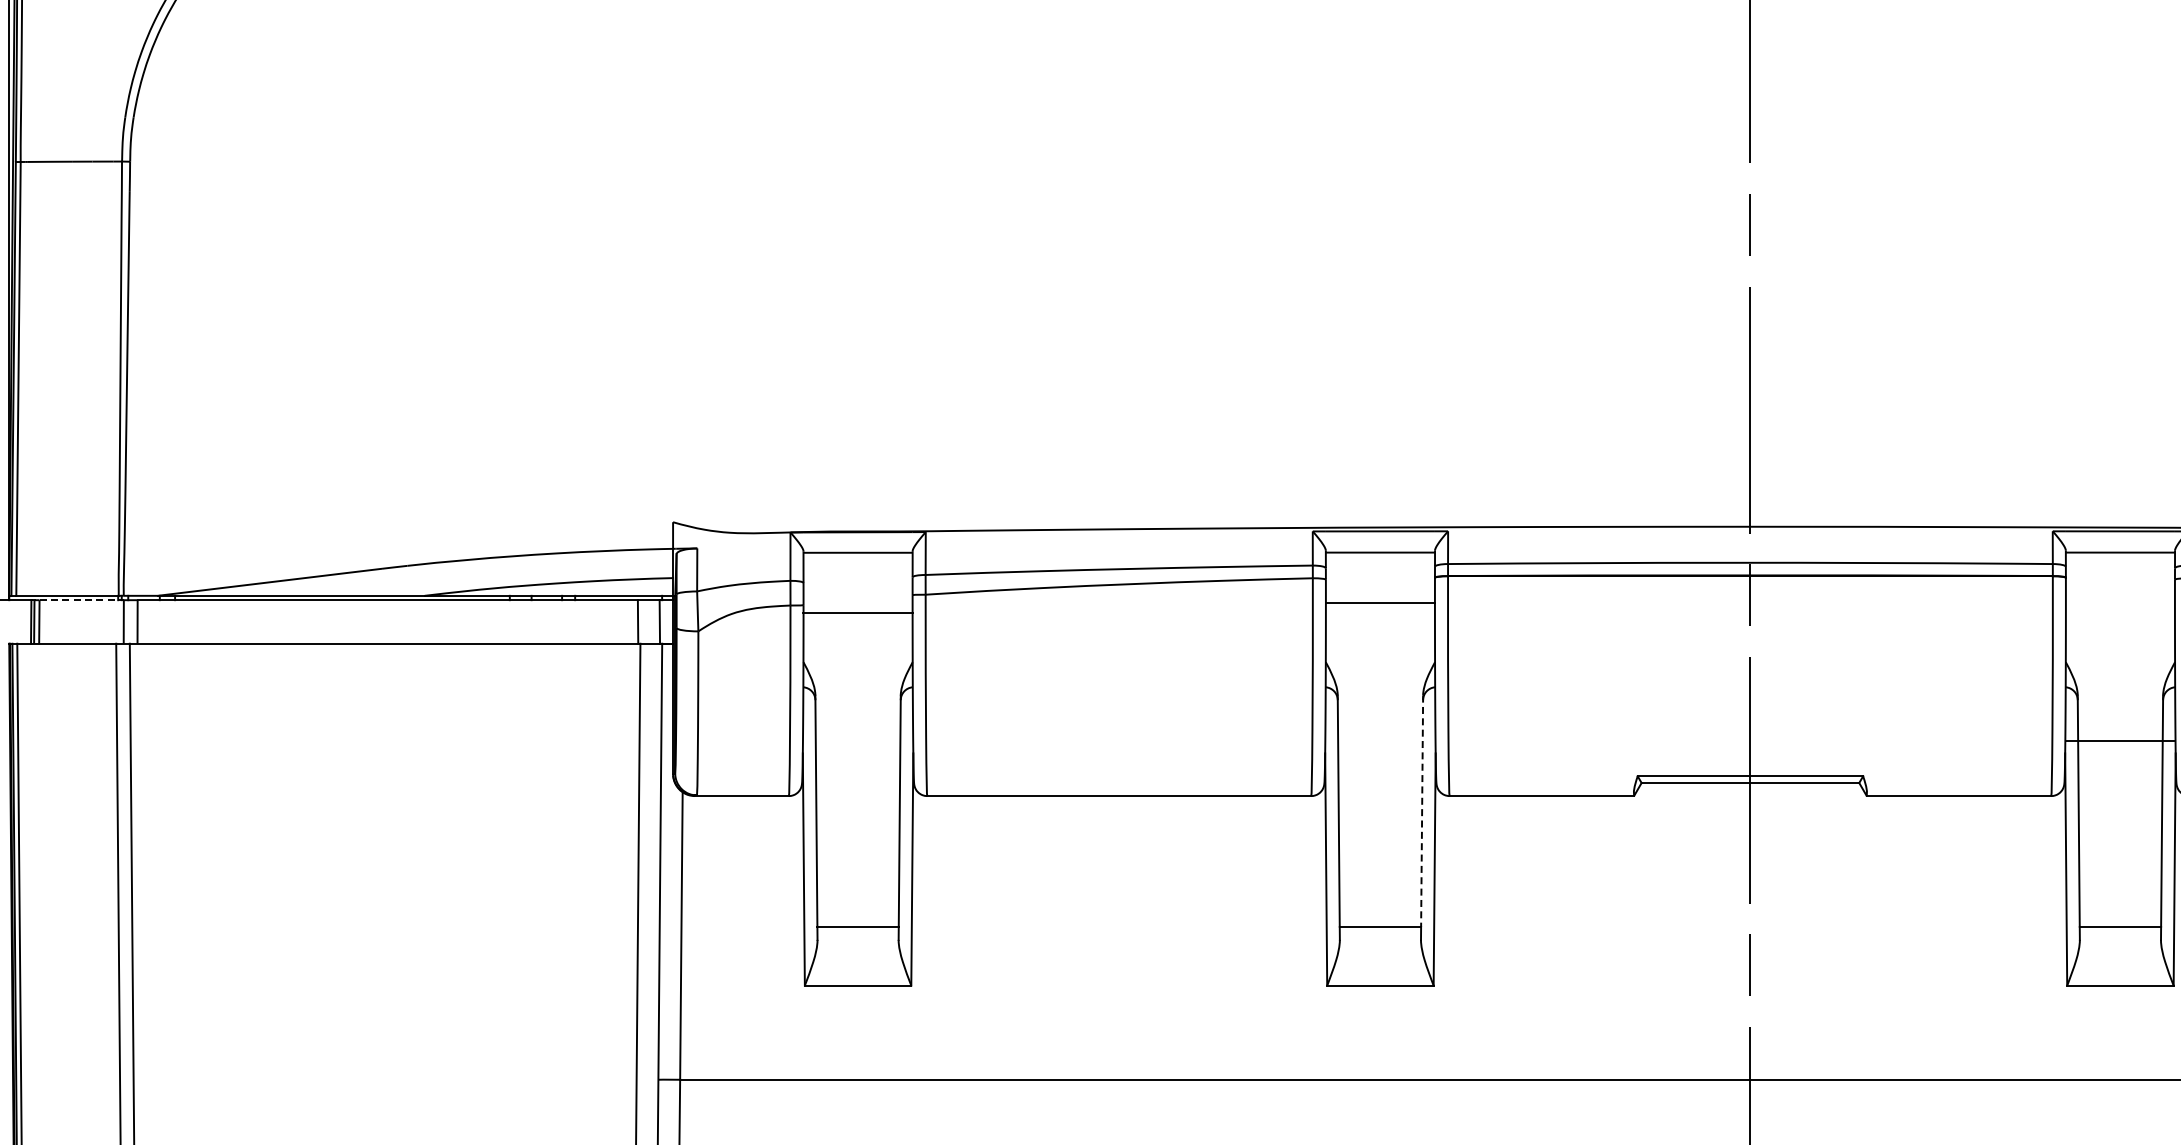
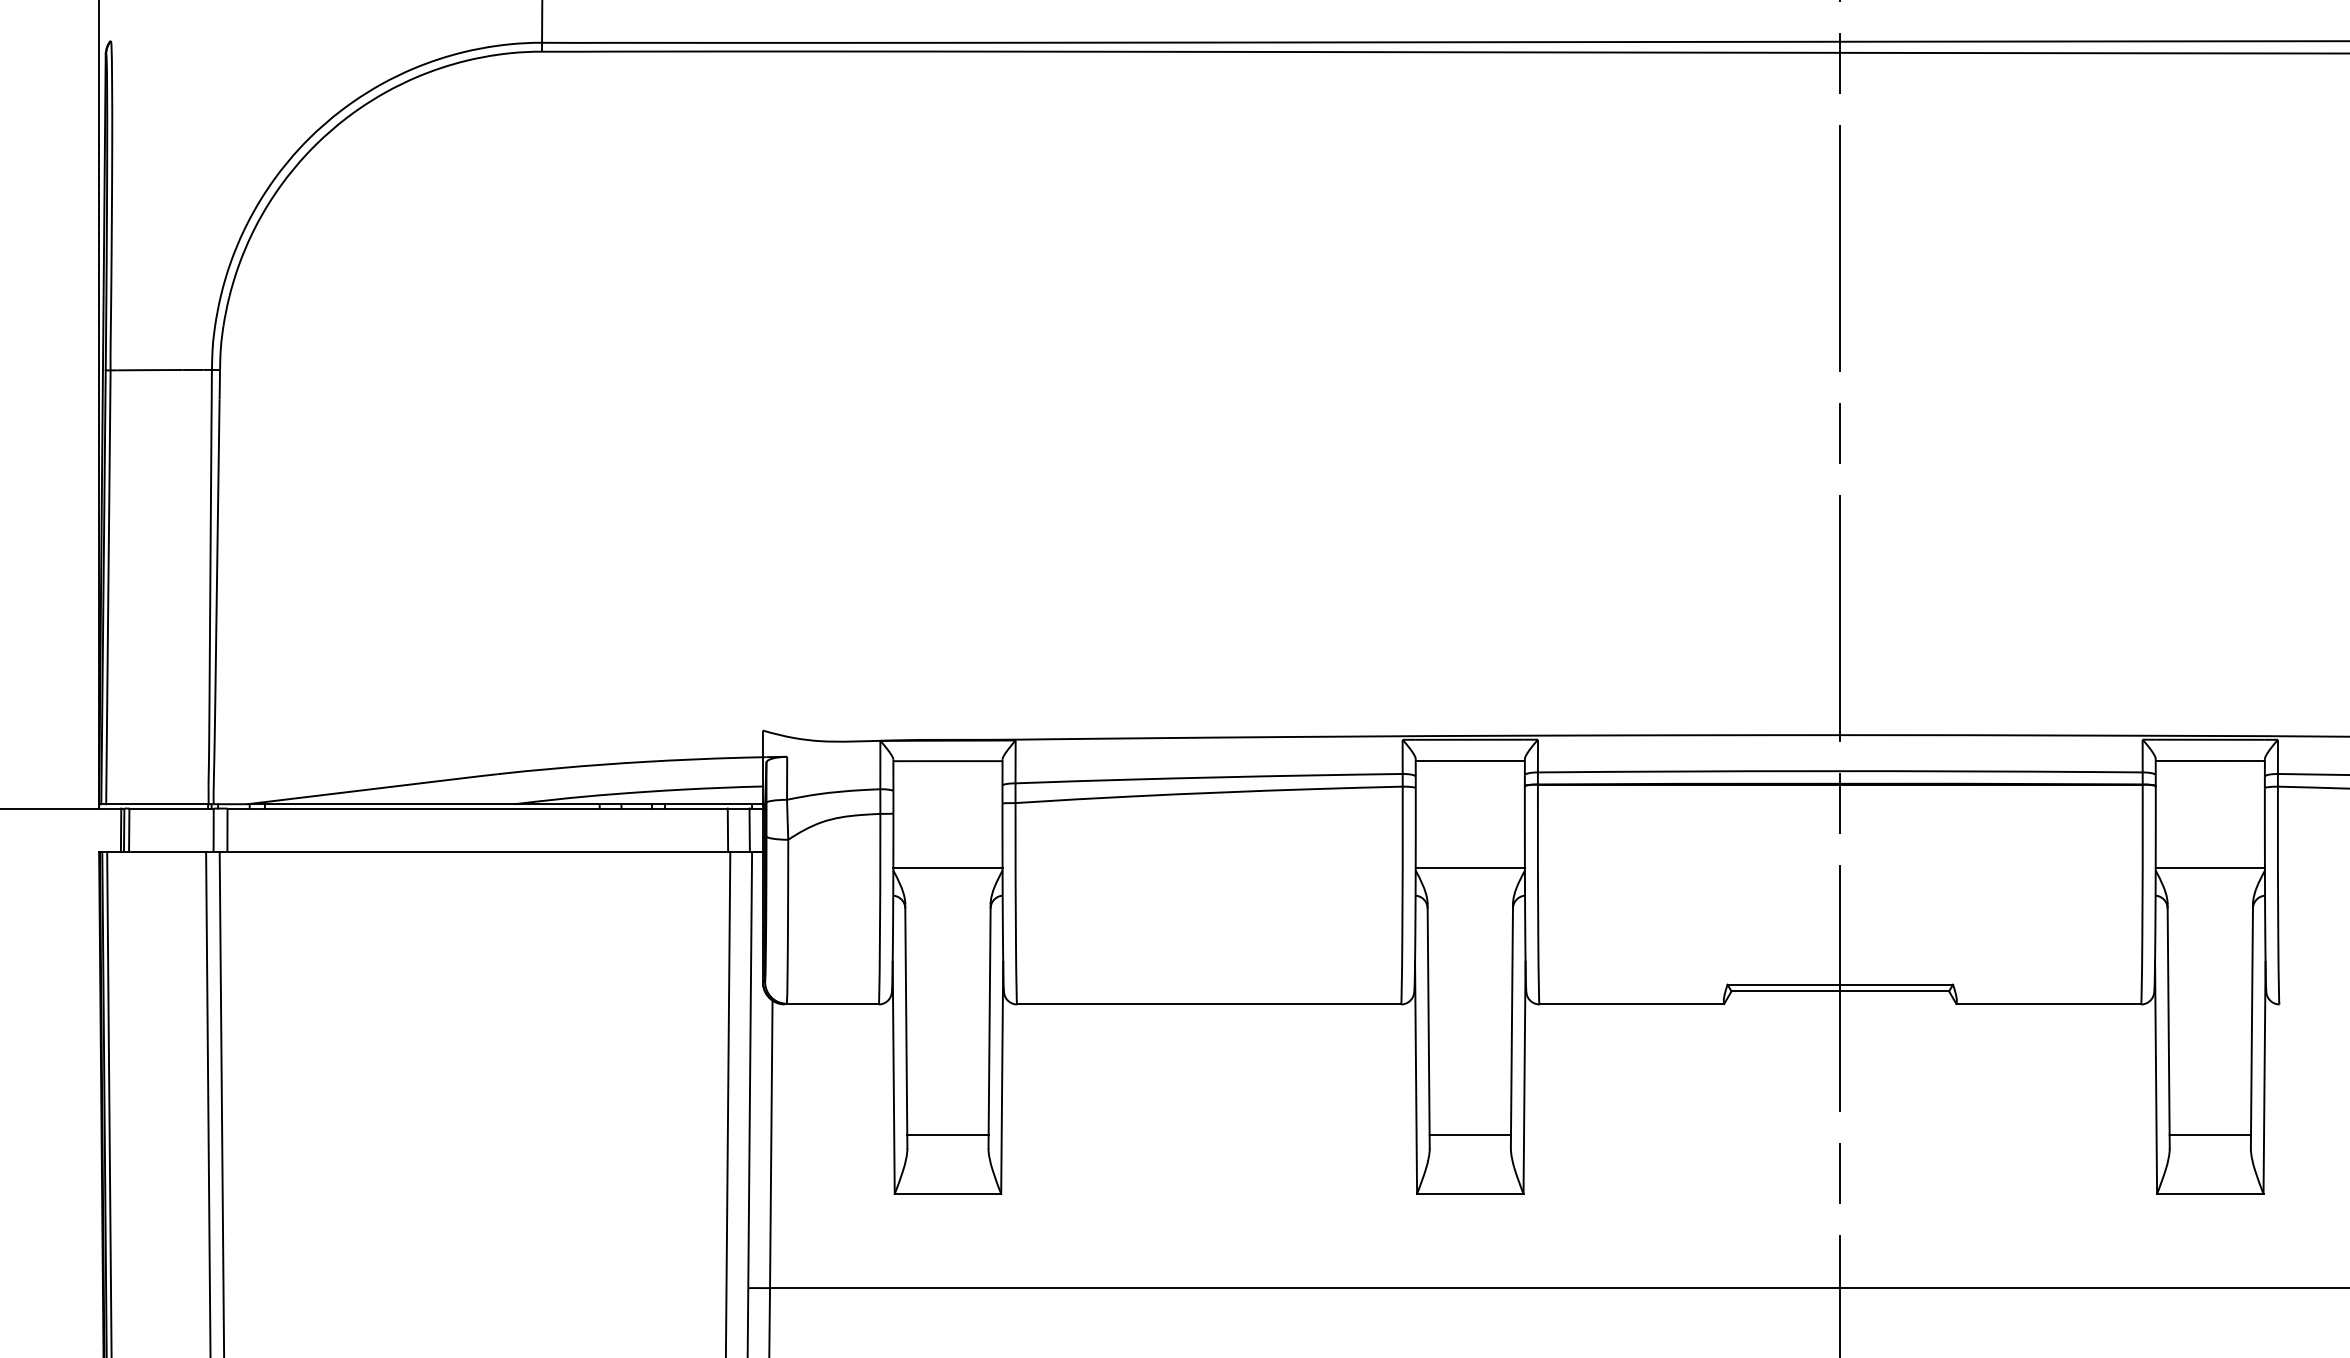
line: (82, 600) -> (172, 808), dashed -> solid
line: (1379, 603) -> (1469, 868), moved
line: (857, 613) -> (947, 868), moved
line: (2119, 741) -> (2209, 868), moved
line: (1422, 811) -> (1512, 1019), dashed -> solid

